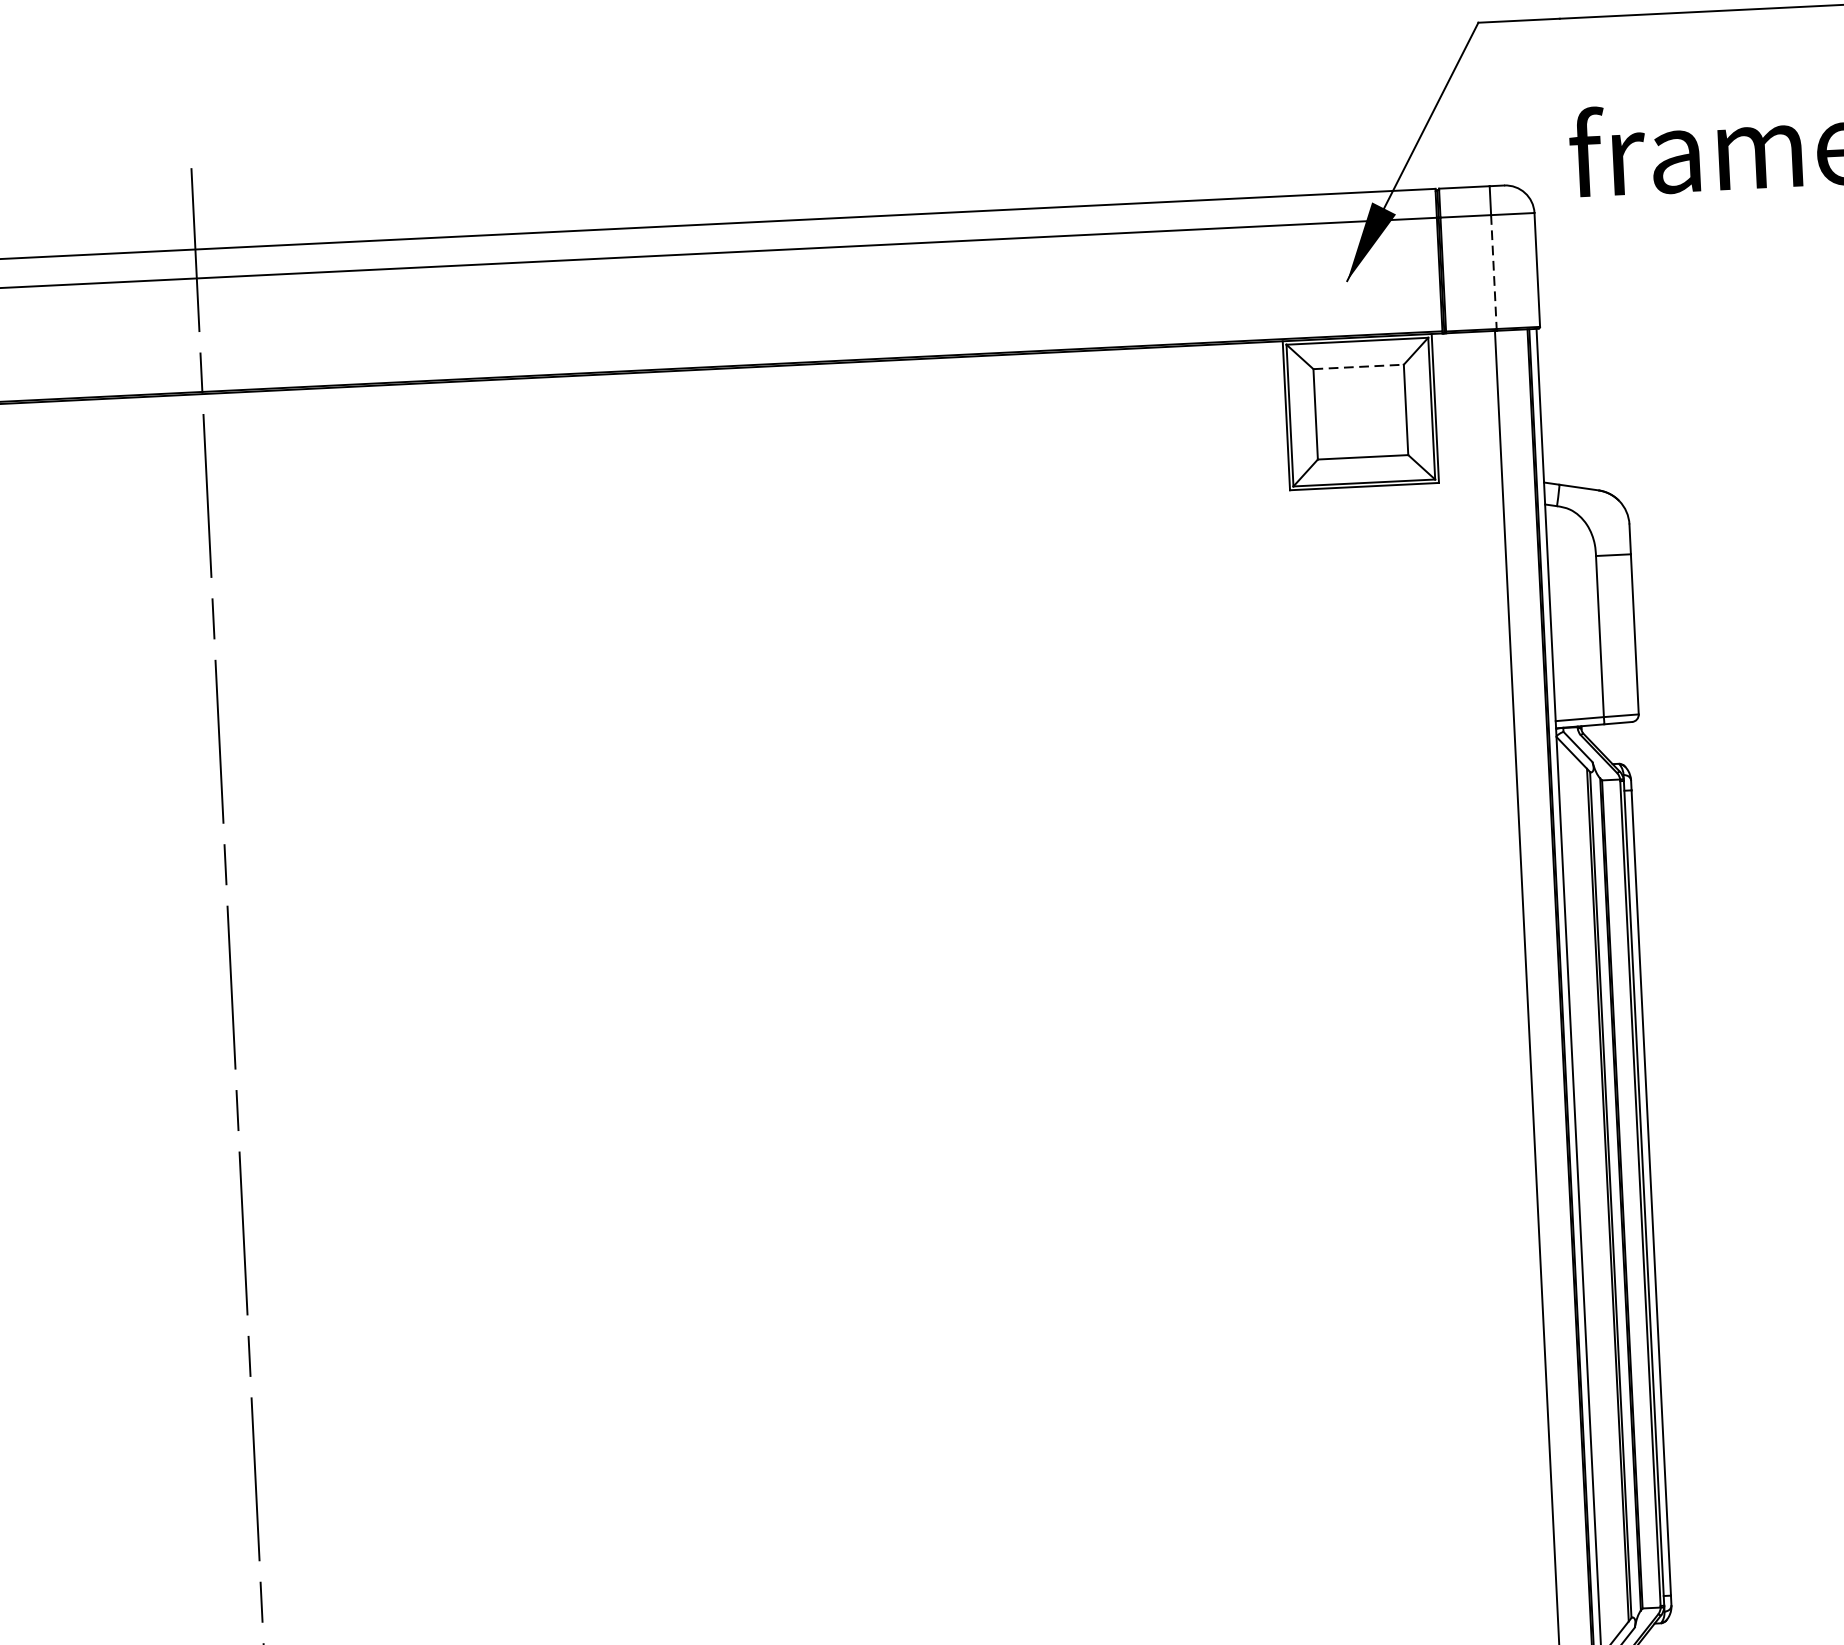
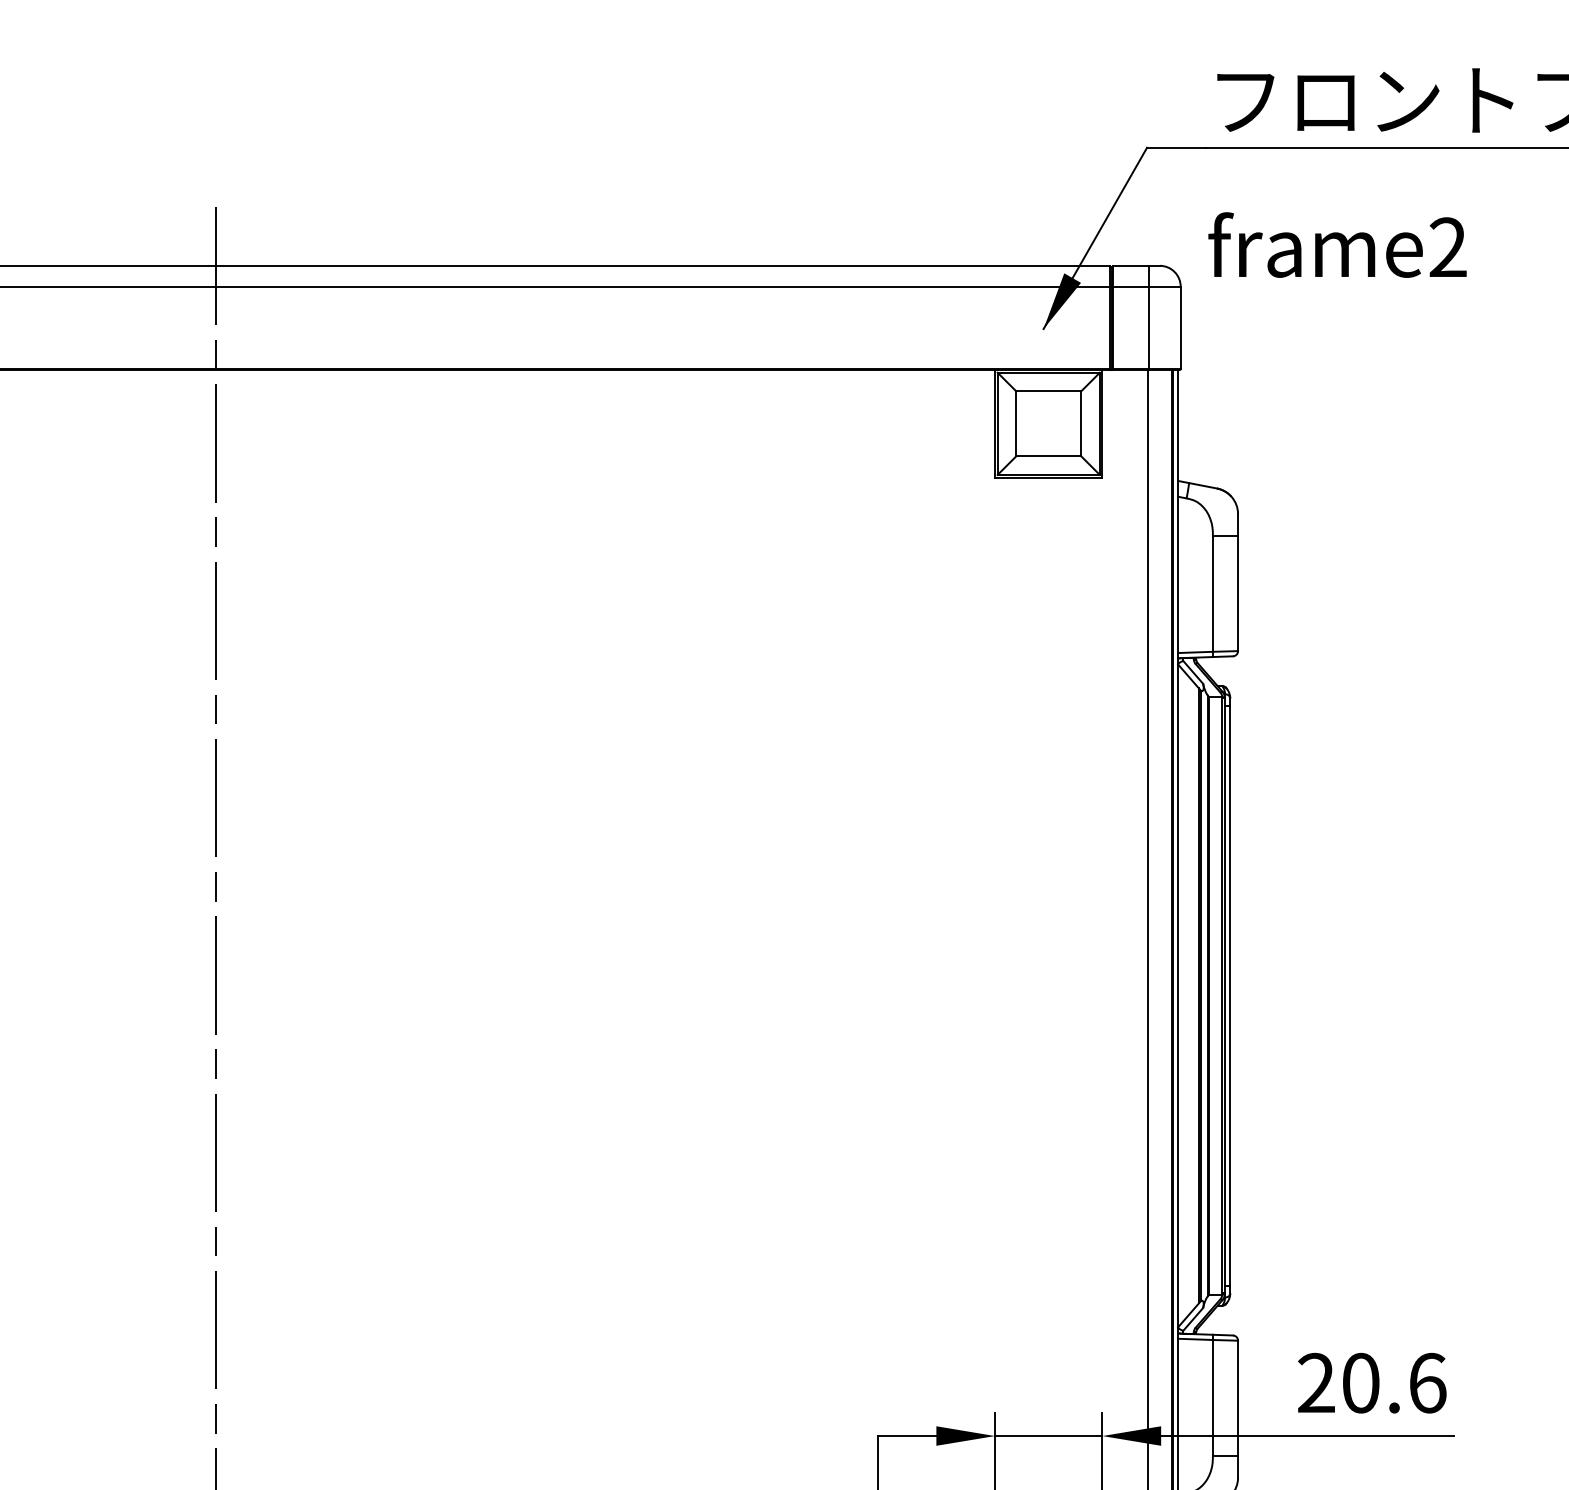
line: (1494, 273) -> (1149, 328), dashed -> solid
line: (1358, 367) -> (1048, 391), dashed -> solid

